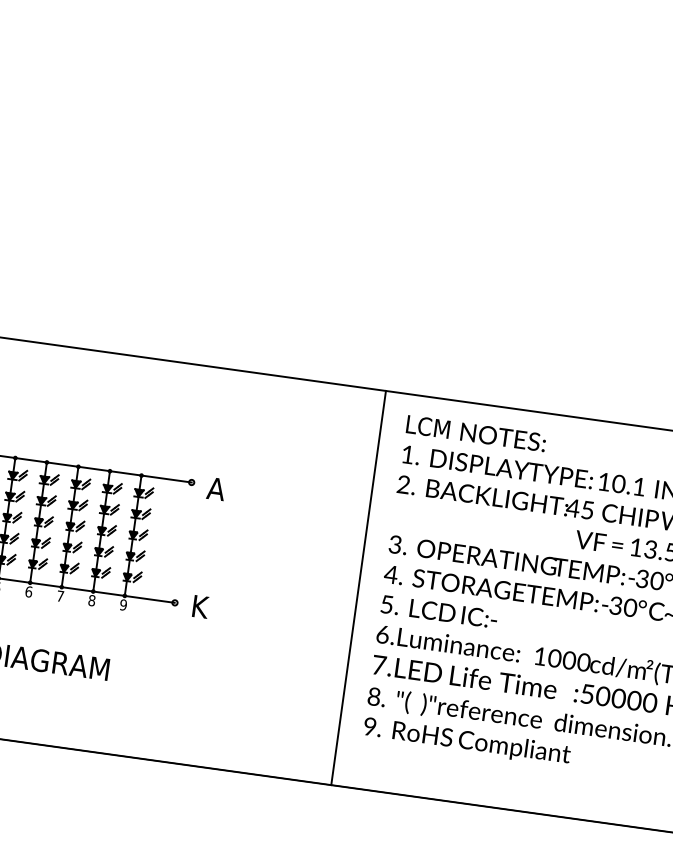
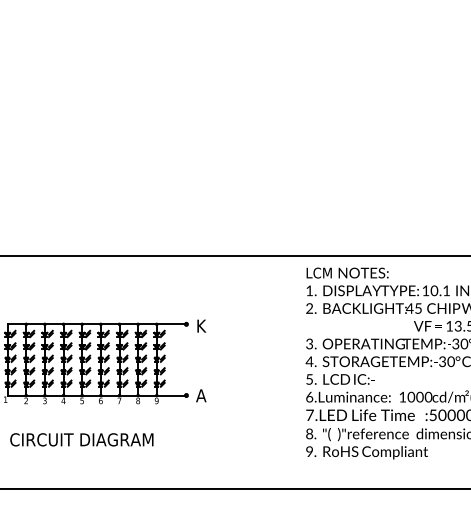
text: (216, 487) -> (201, 325), A -> K
line: (358, 586) -> (291, 371), removed
text: (200, 606) -> (201, 395), K -> A

